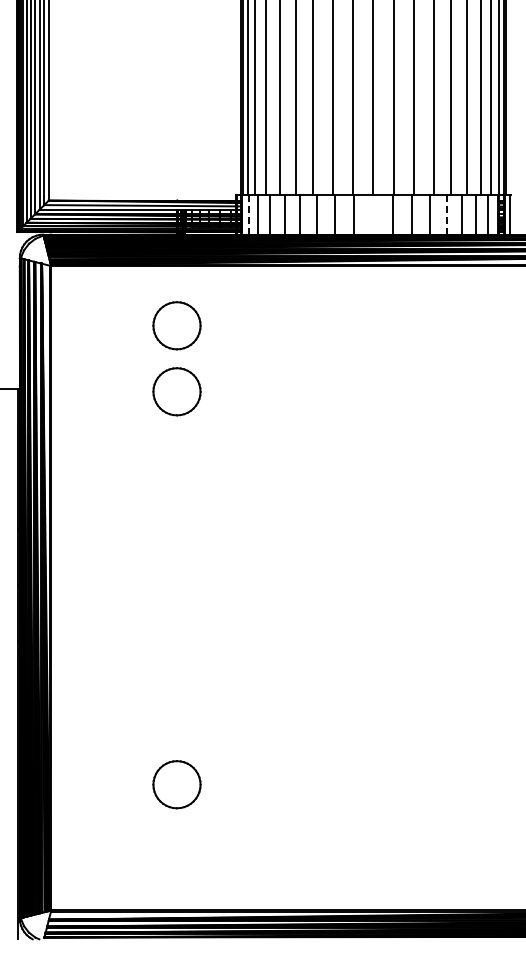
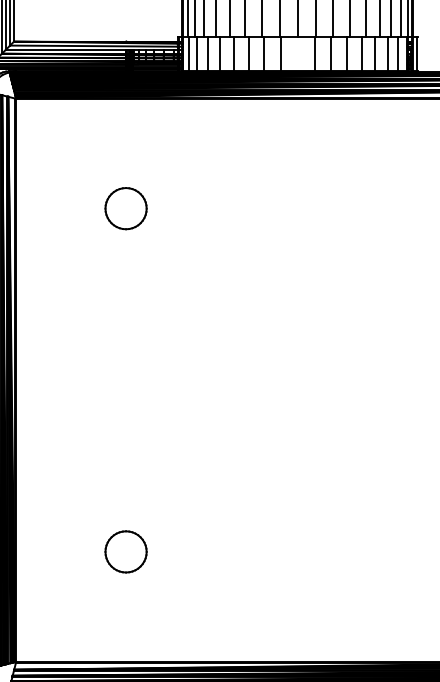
line: (248, 214) -> (188, 53), dashed -> solid
line: (446, 214) -> (361, 53), dashed -> solid
part: (176, 325) -> (125, 150), removed

